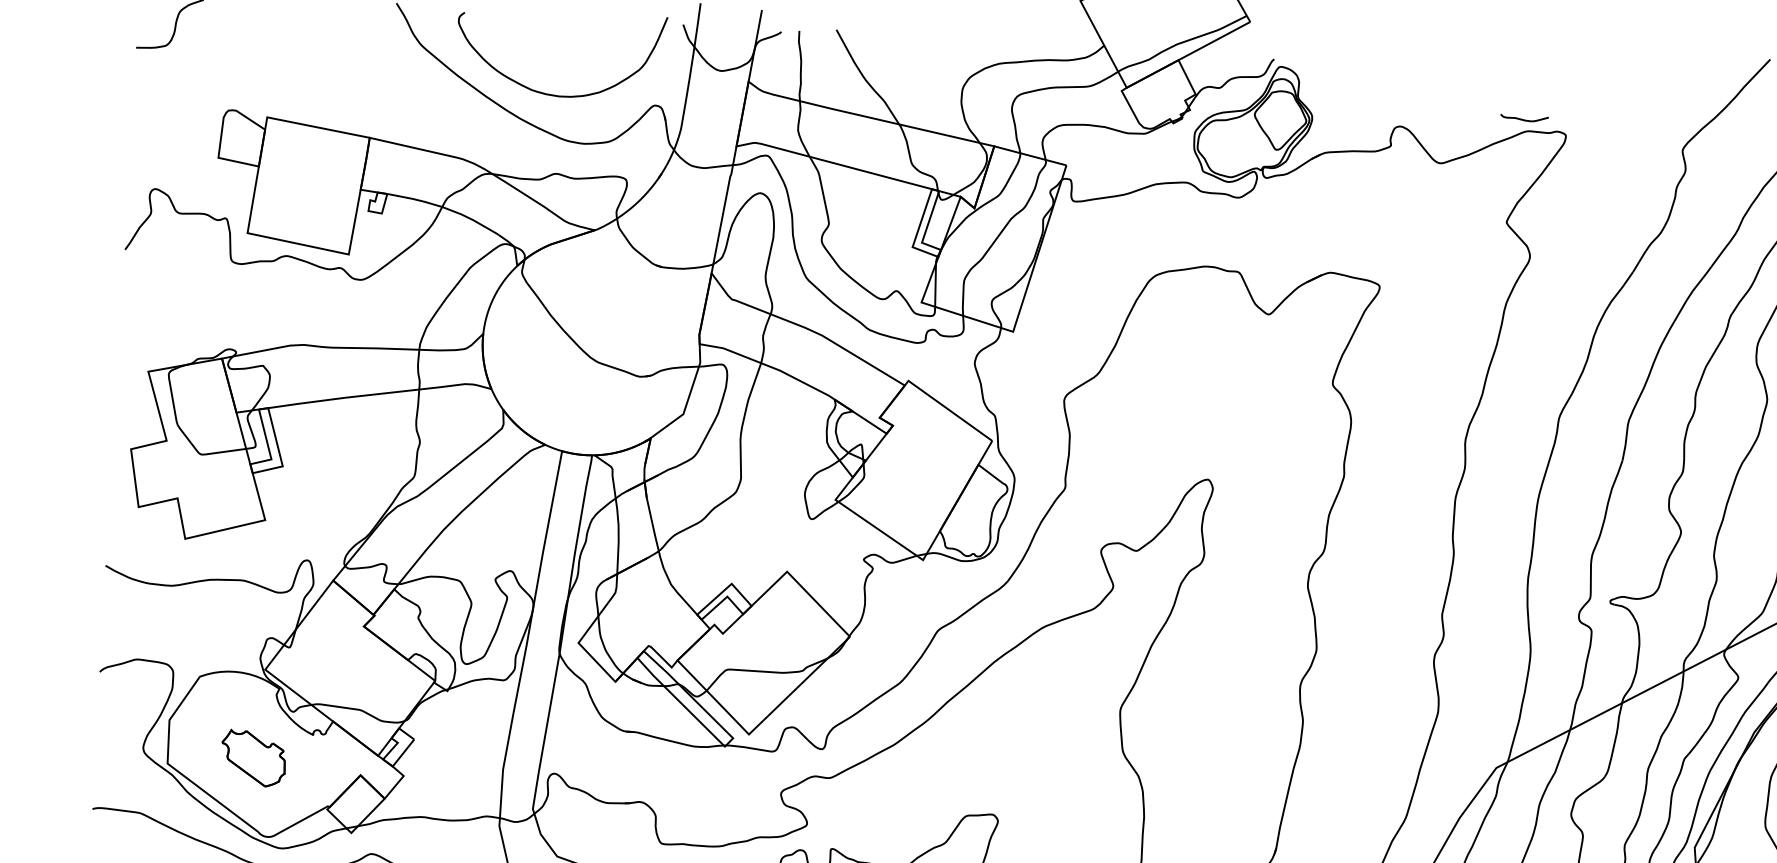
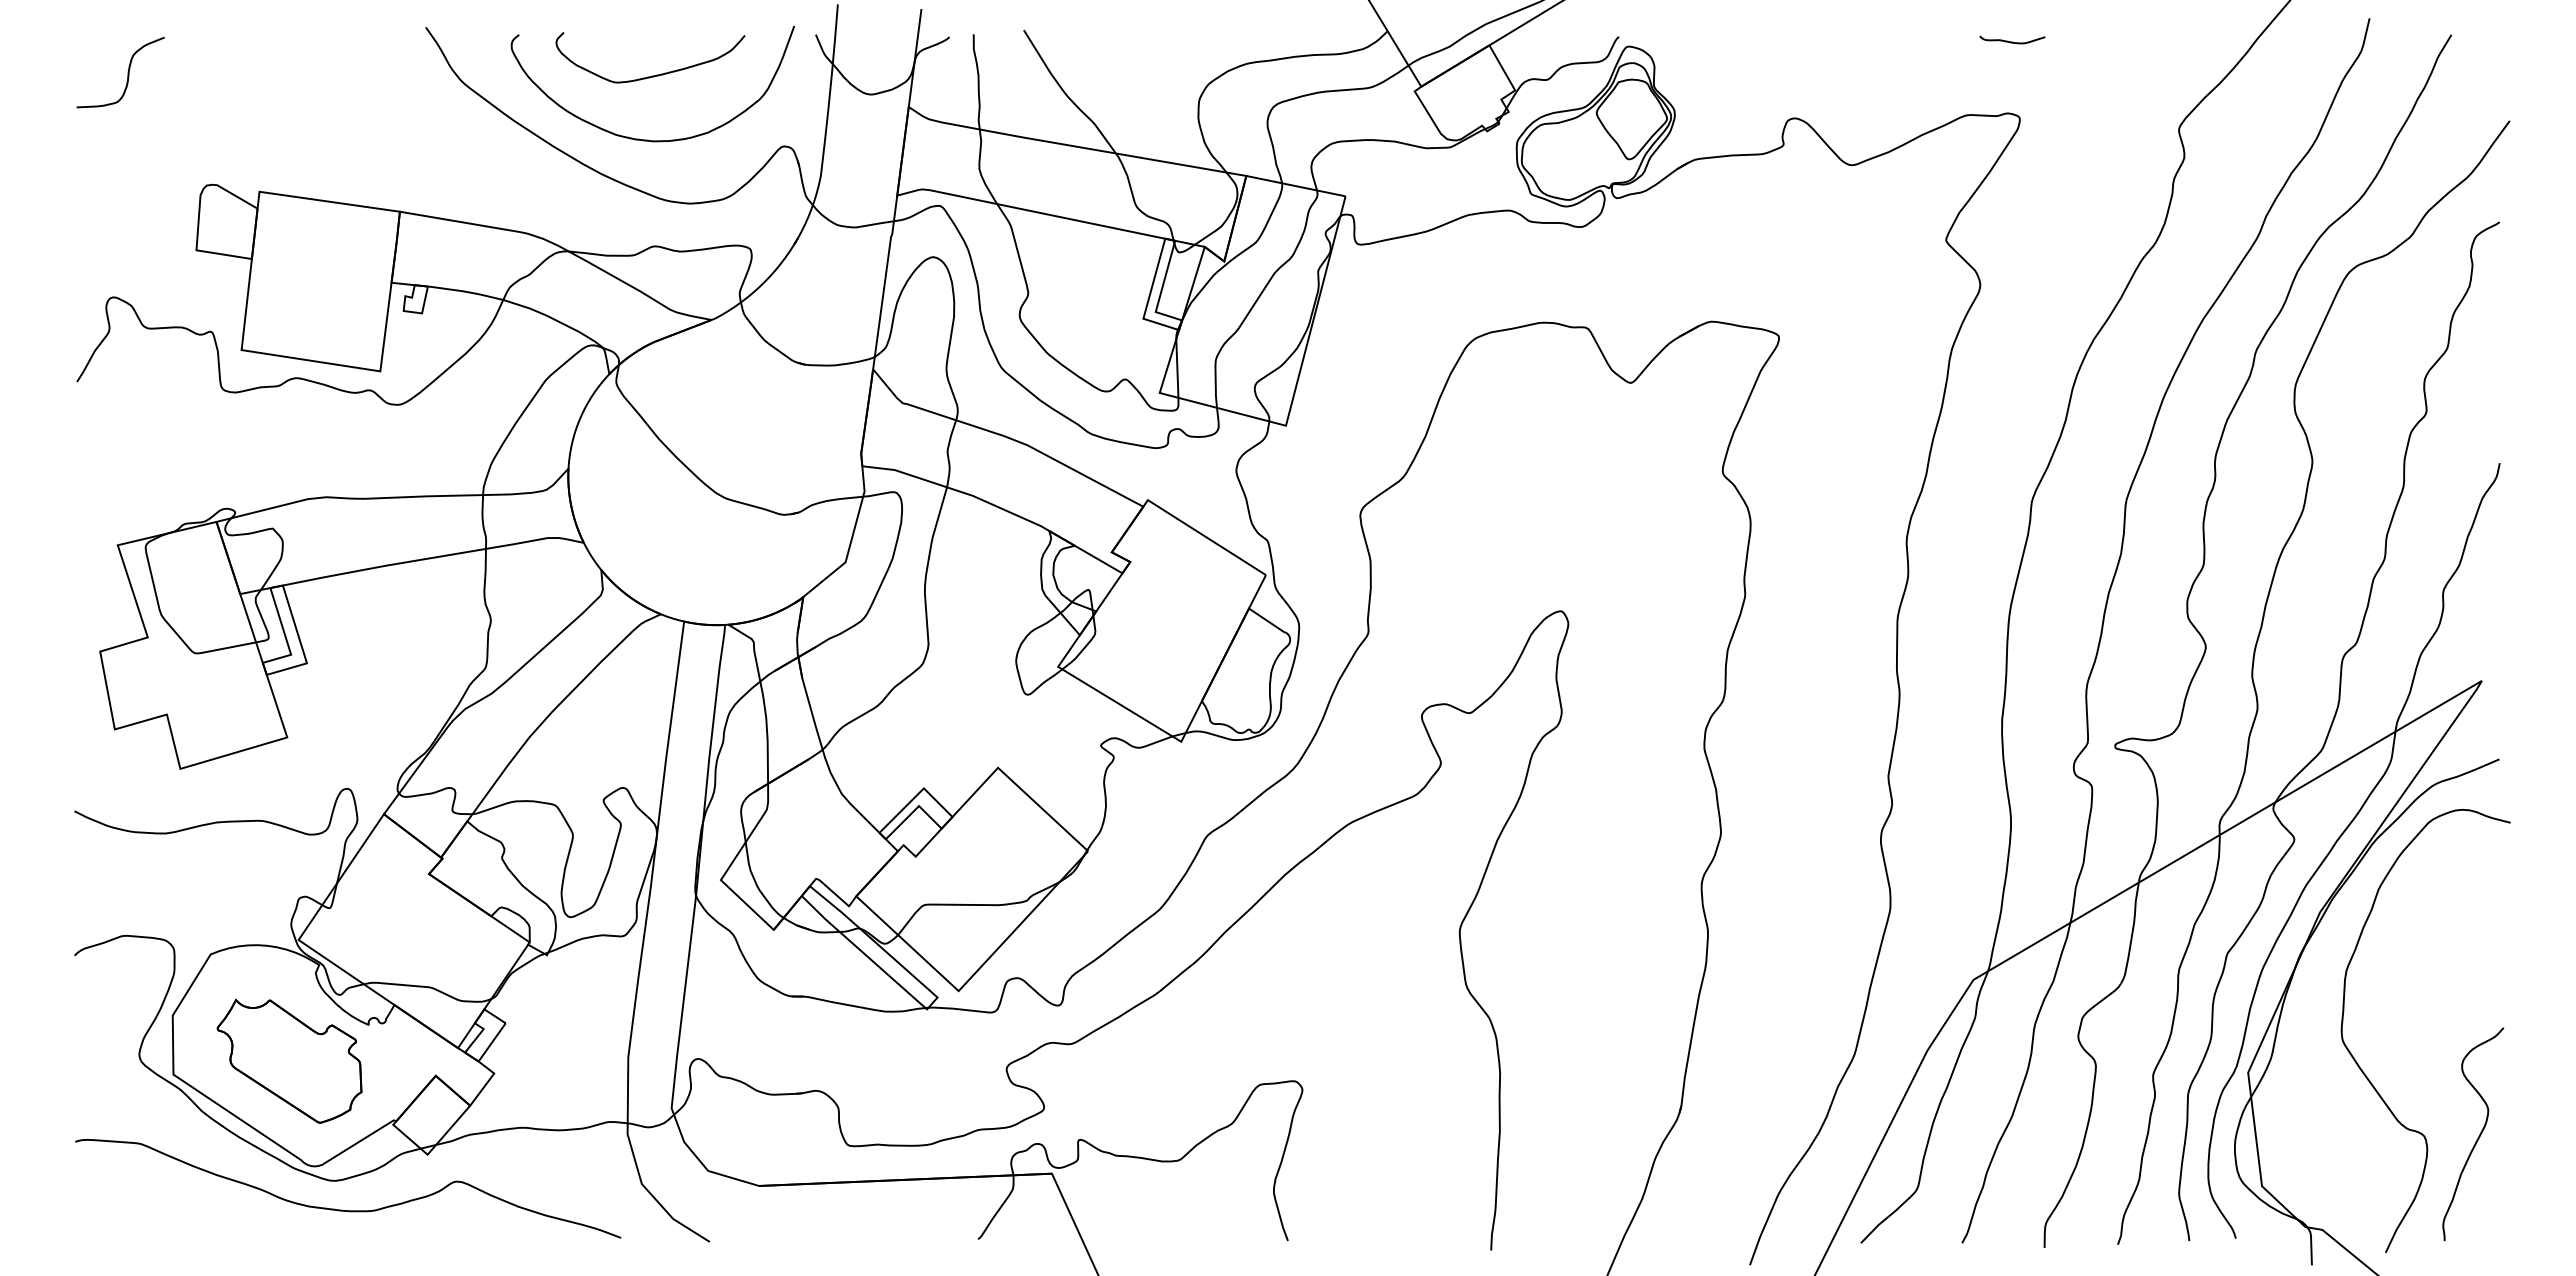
curve: (564, 47) -> (656, 74), added
curve: (1524, 119) -> (2012, 41), moved
part: (253, 758) -> (289, 1060), size x1.67

